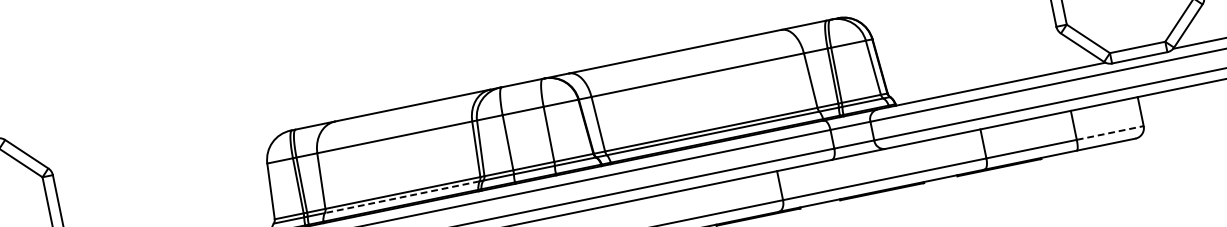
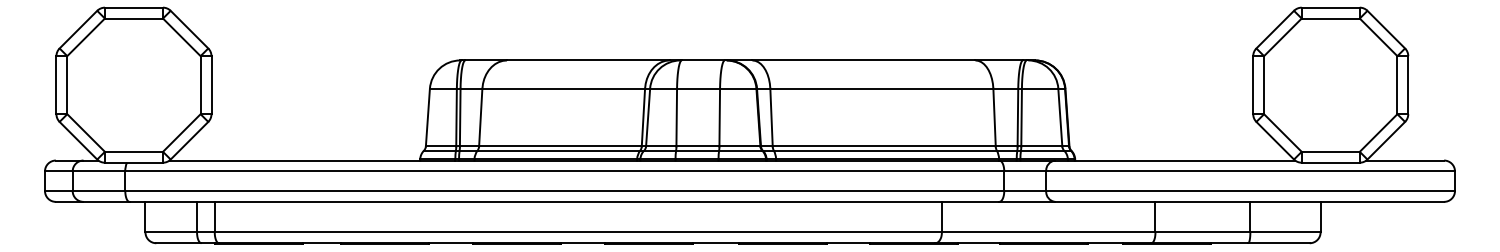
line: (1110, 133) -> (1285, 232), dashed -> solid
line: (401, 197) -> (558, 150), dashed -> solid

